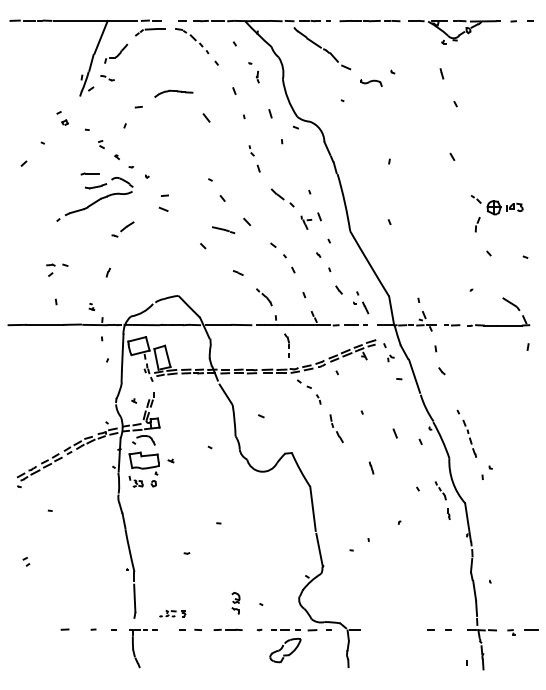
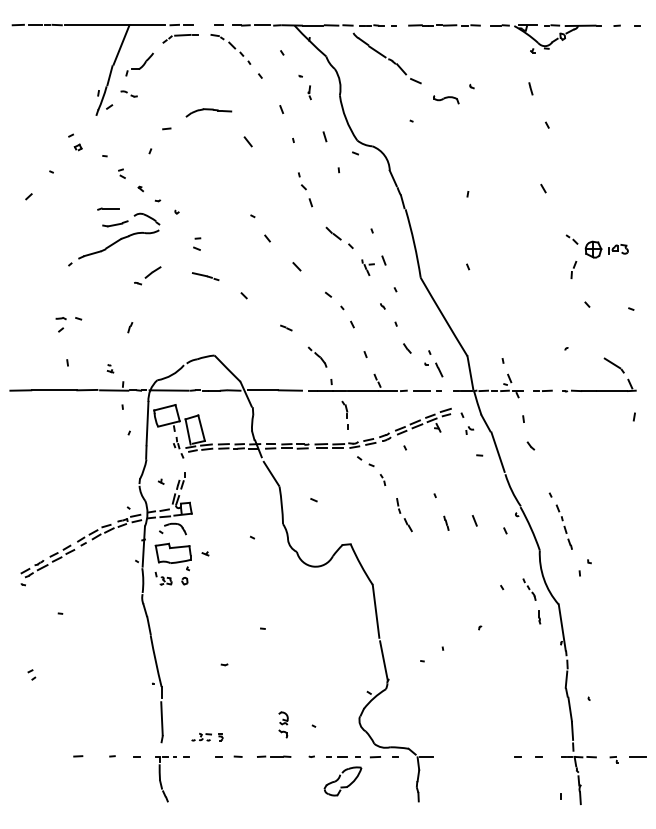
part: (251, 151) -> (302, 181), size x1.43
part: (164, 202) -> (197, 243), size x0.62
line: (223, 230) -> (205, 276), moved
line: (371, 467) -> (446, 522), moved

